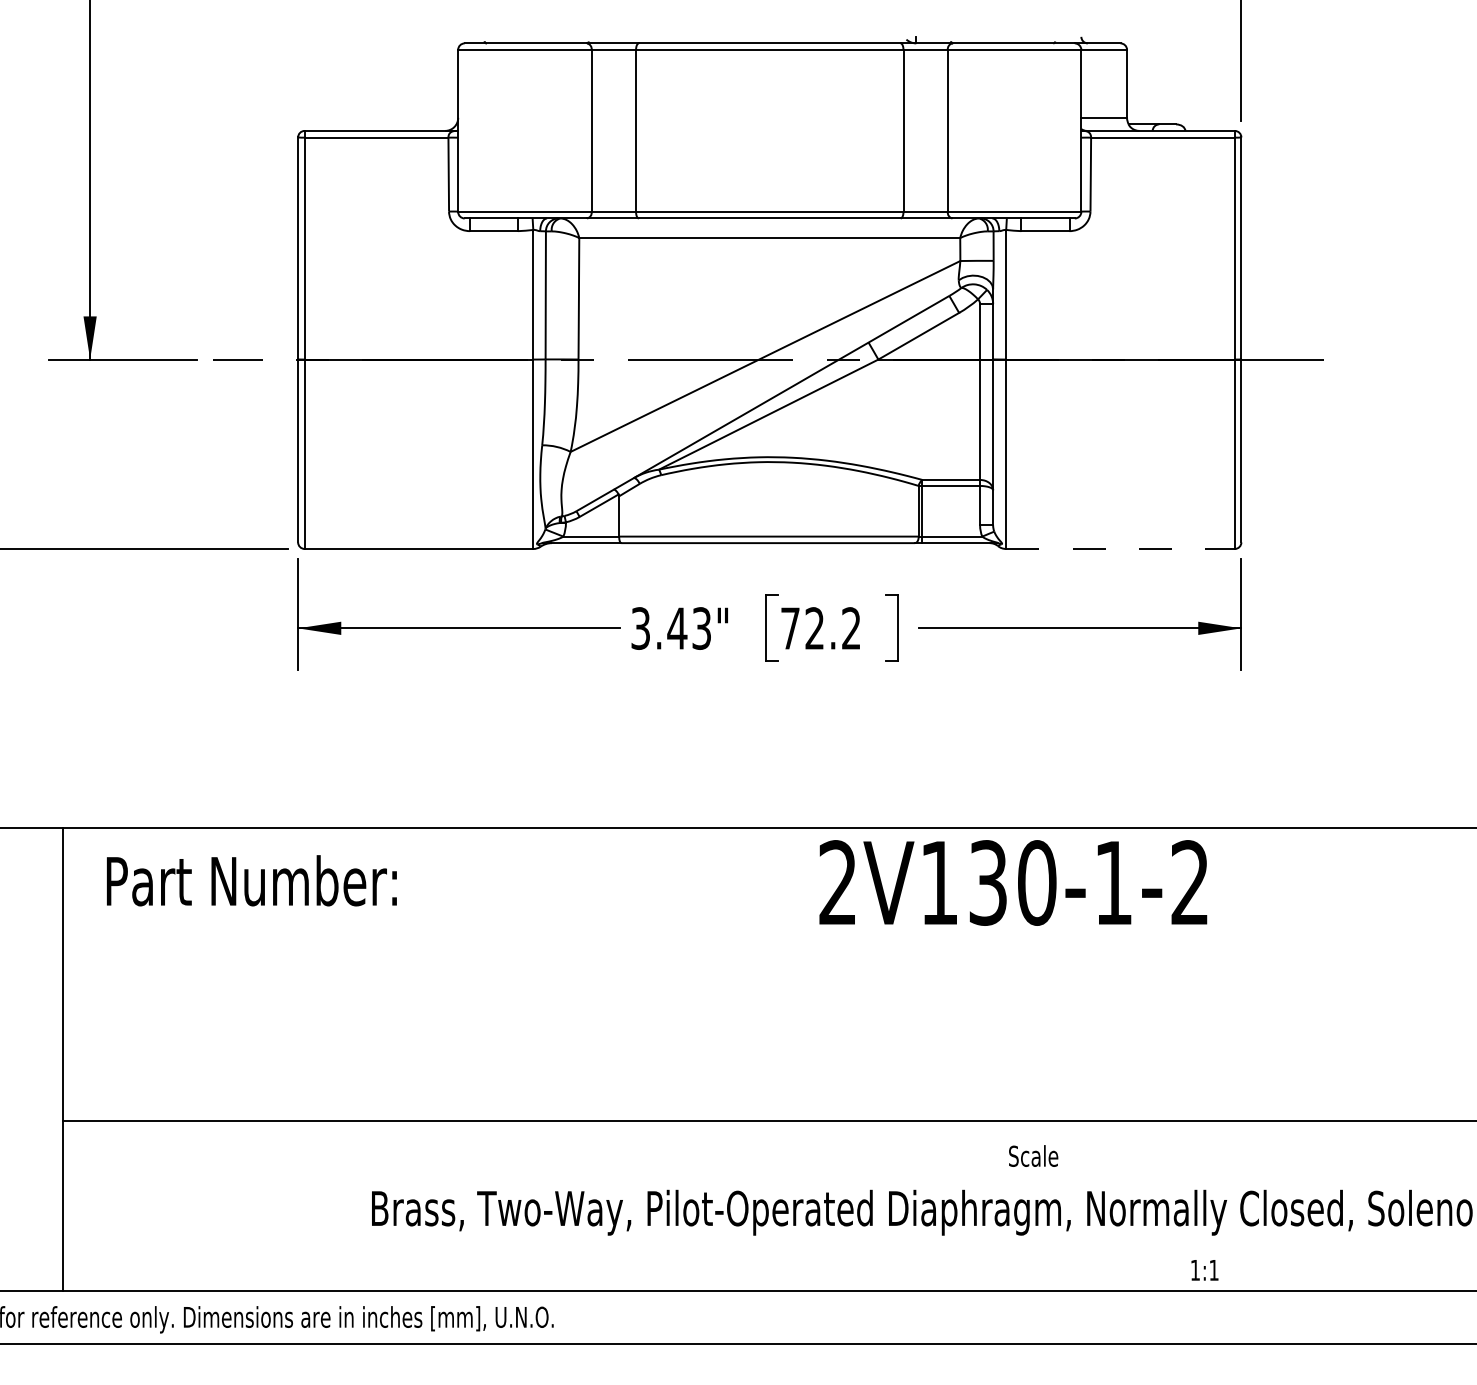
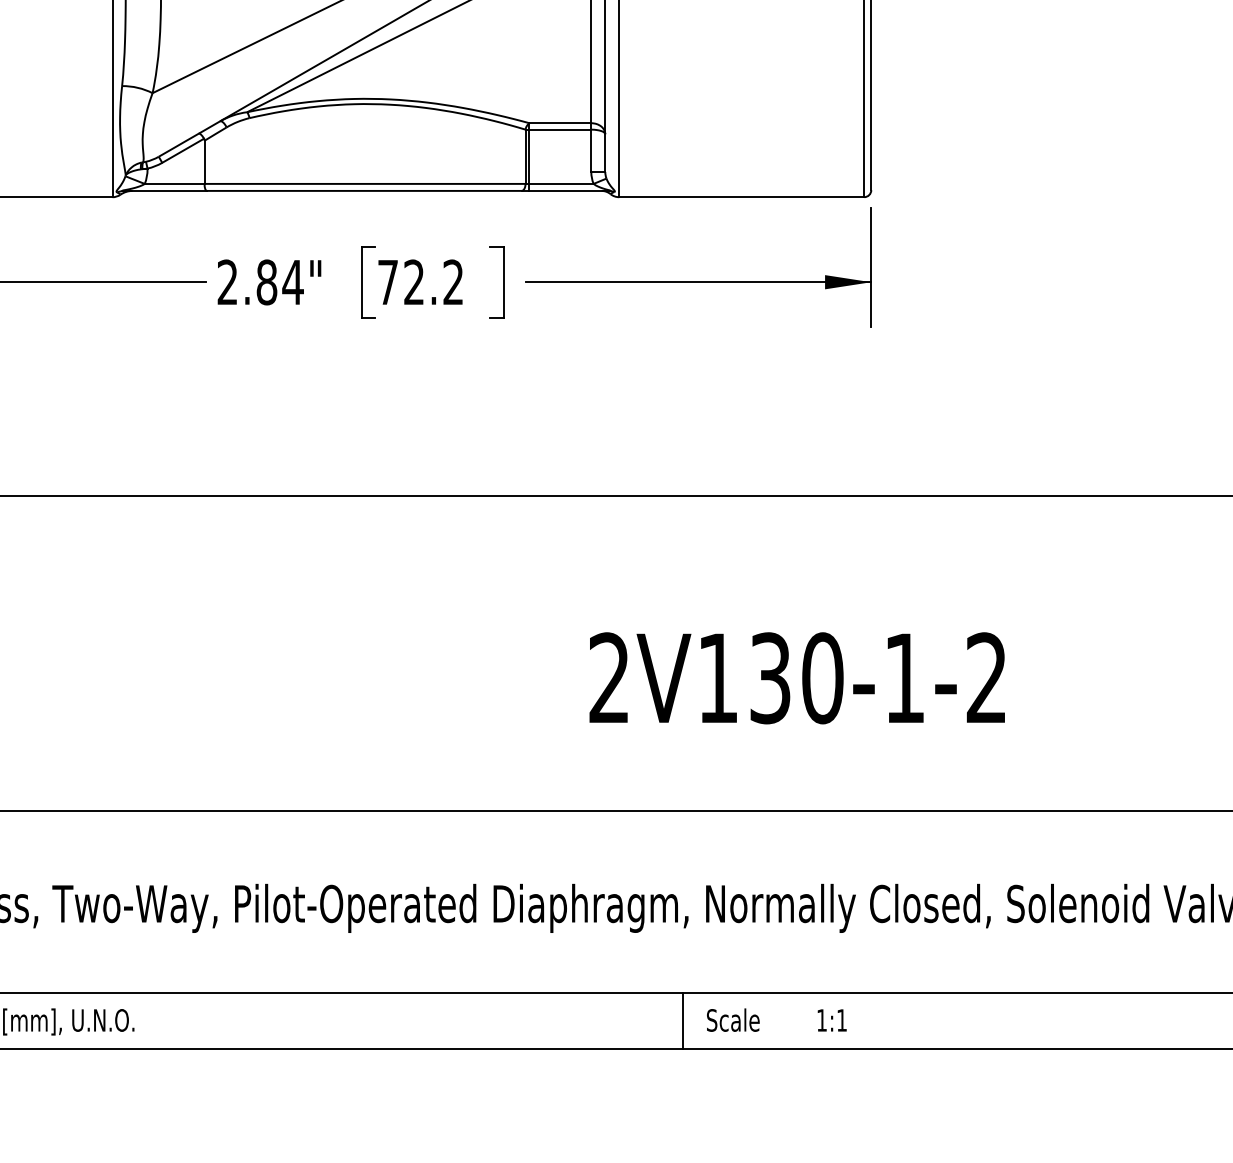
line: (1121, 548) -> (742, 196), dashed -> solid
text: (671, 628) -> (260, 282), 3.43" -> 2.84"
text: (1013, 882) -> (797, 677), moved
text: (1033, 1155) -> (733, 1019), moved
text: (1204, 1270) -> (831, 1020), moved
line: (1065, 1317) -> (682, 1020), added

